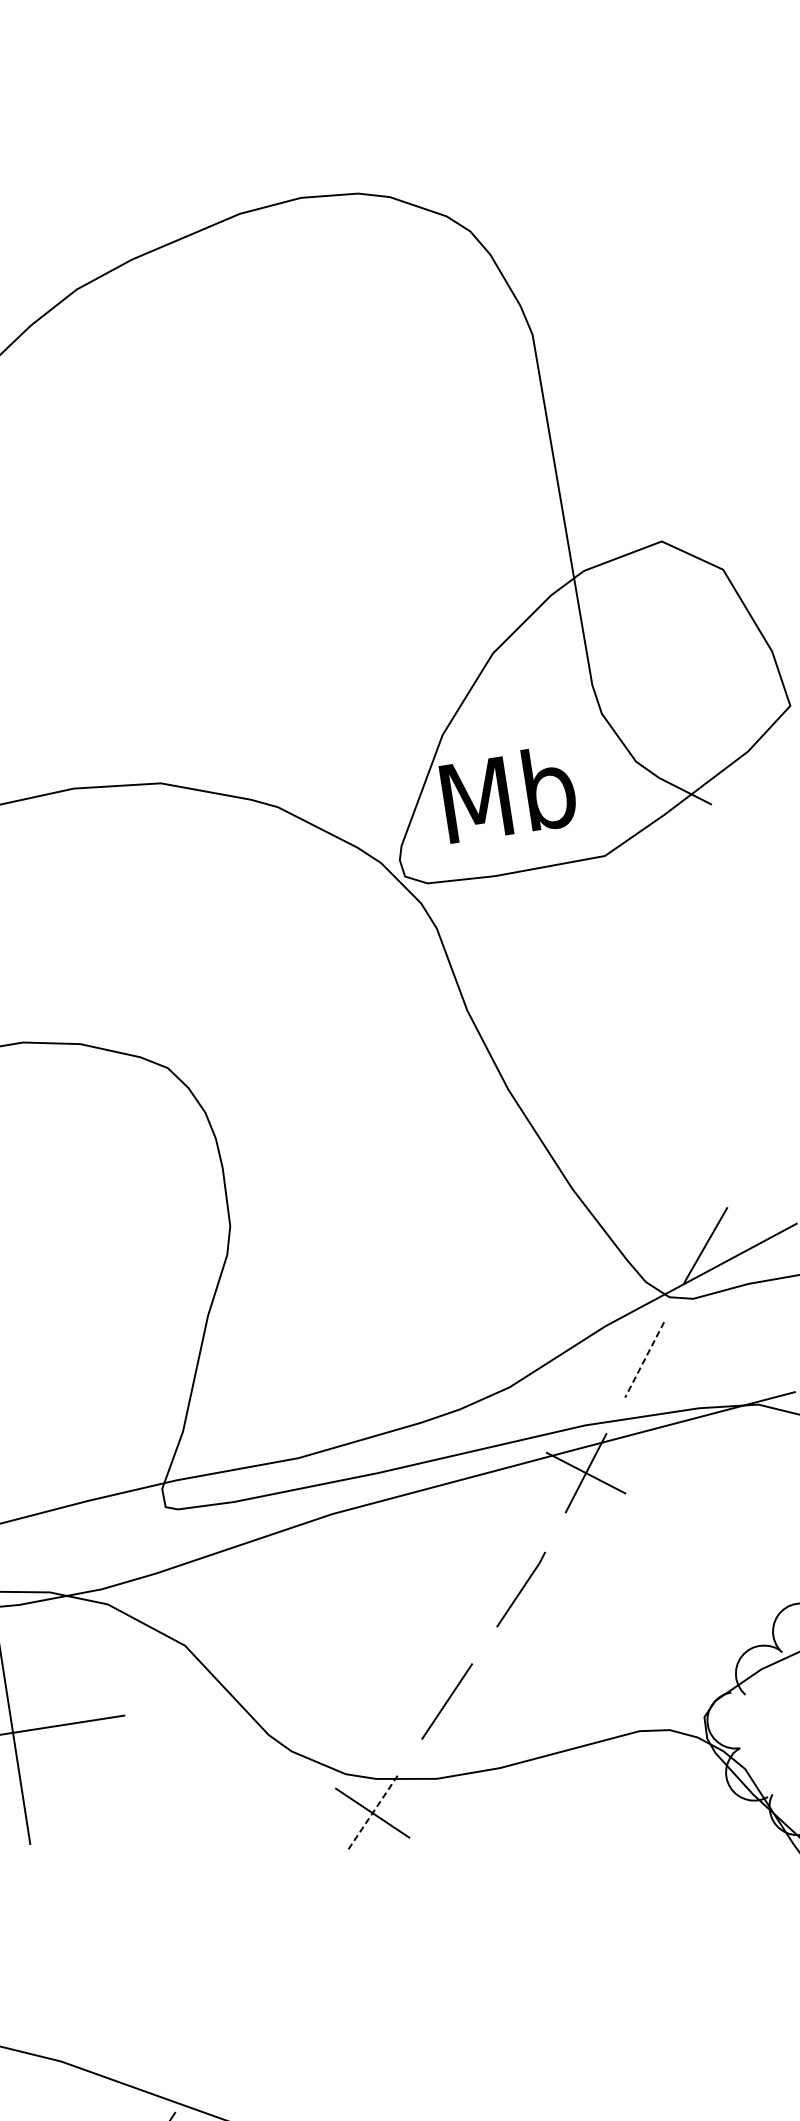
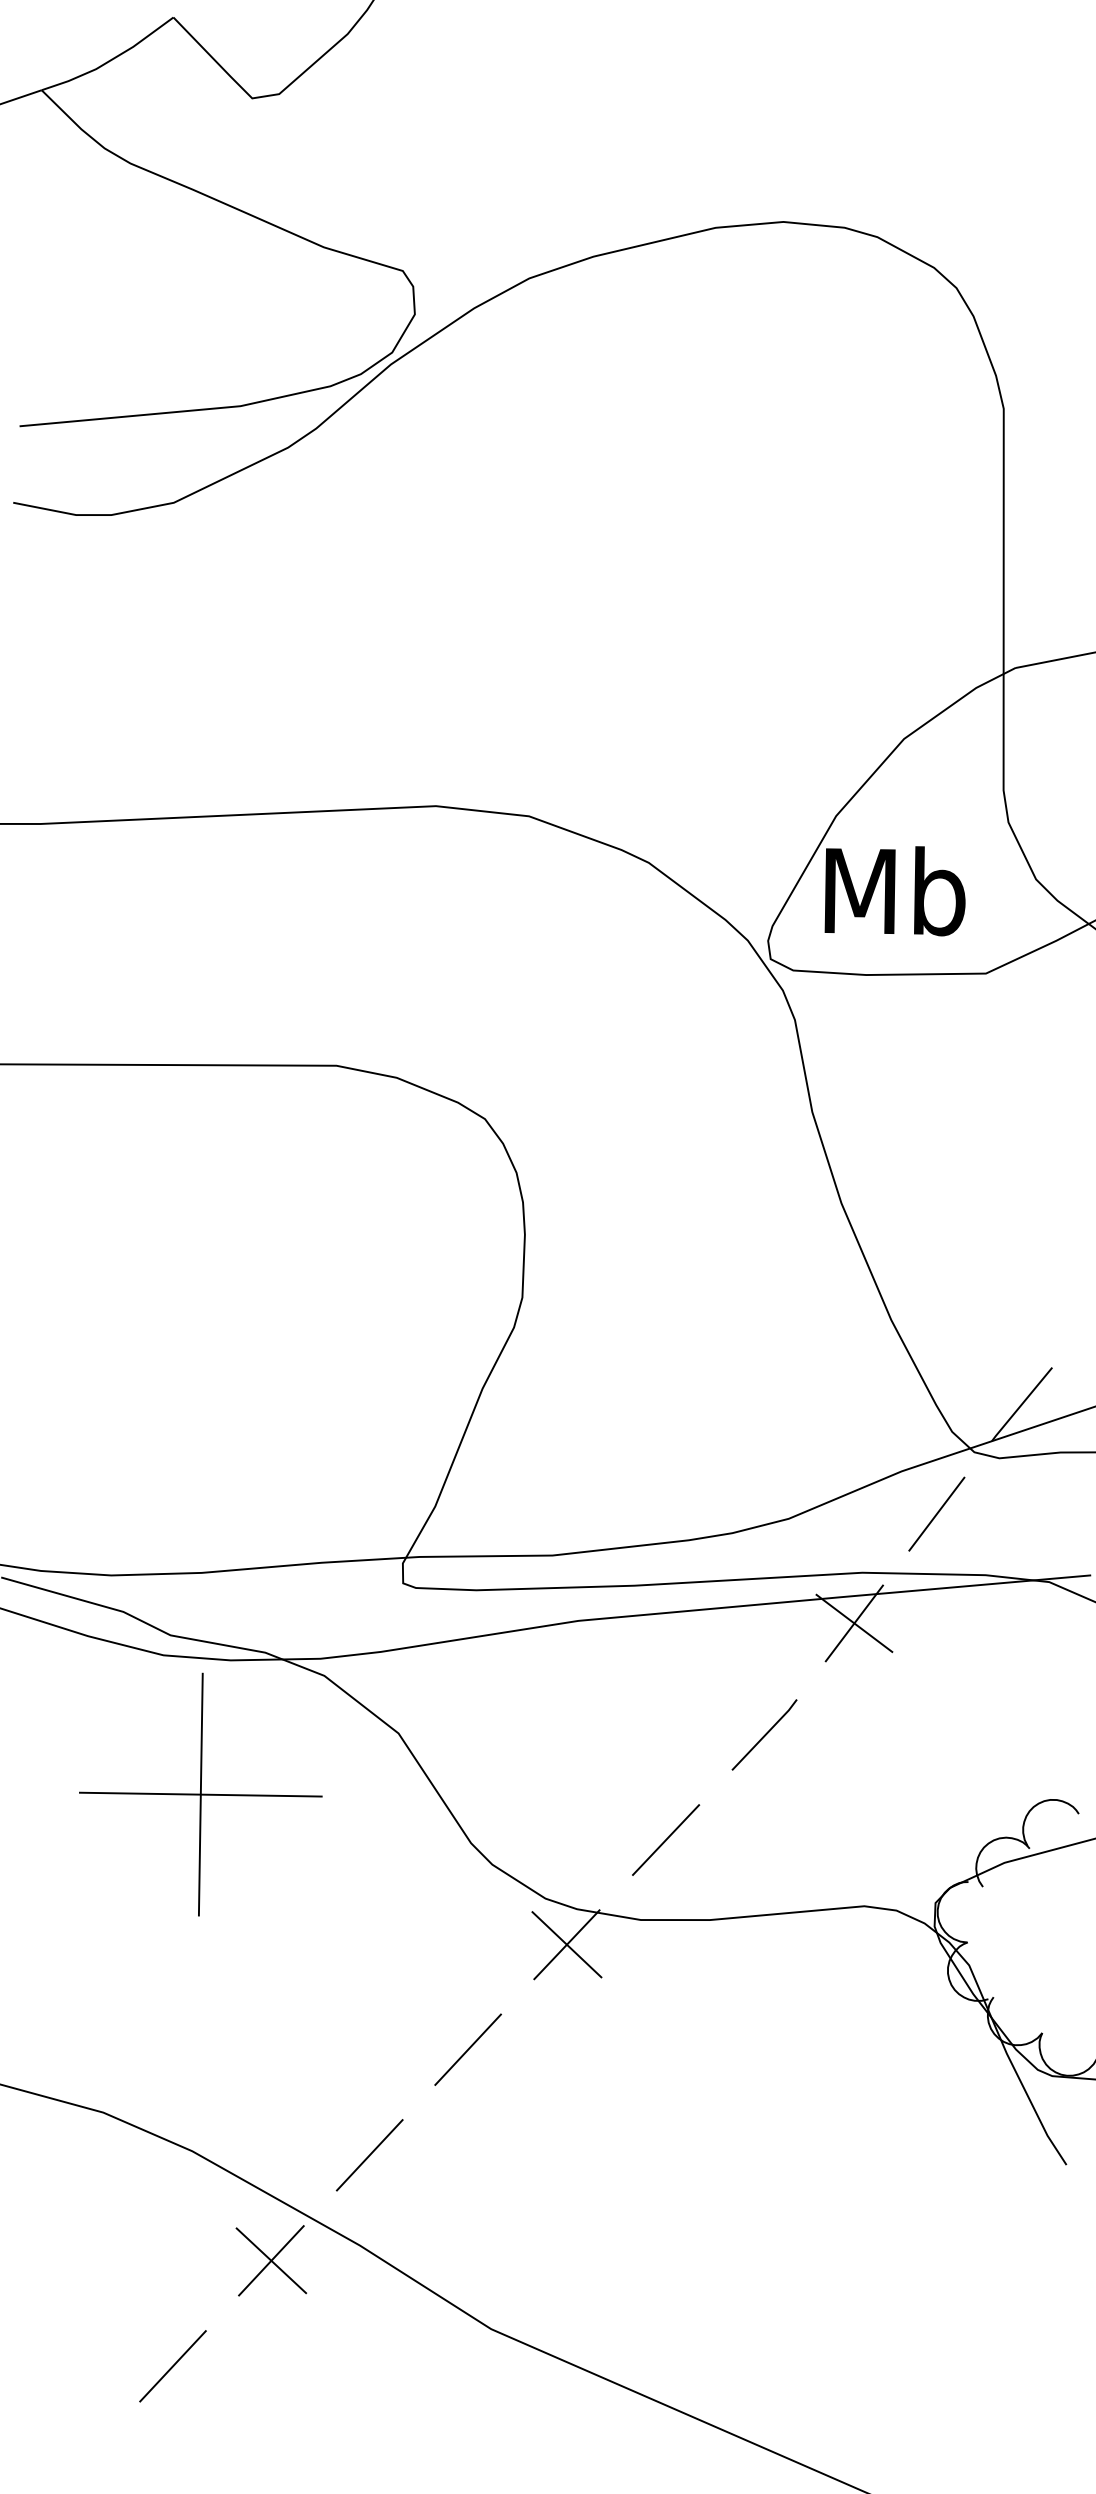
line: (644, 1360) -> (936, 1514), dashed -> solid
line: (372, 1813) -> (566, 1944), dashed -> solid
line: (297, 1924) -> (467, 2049), added
line: (224, 2037) -> (369, 2155), added

